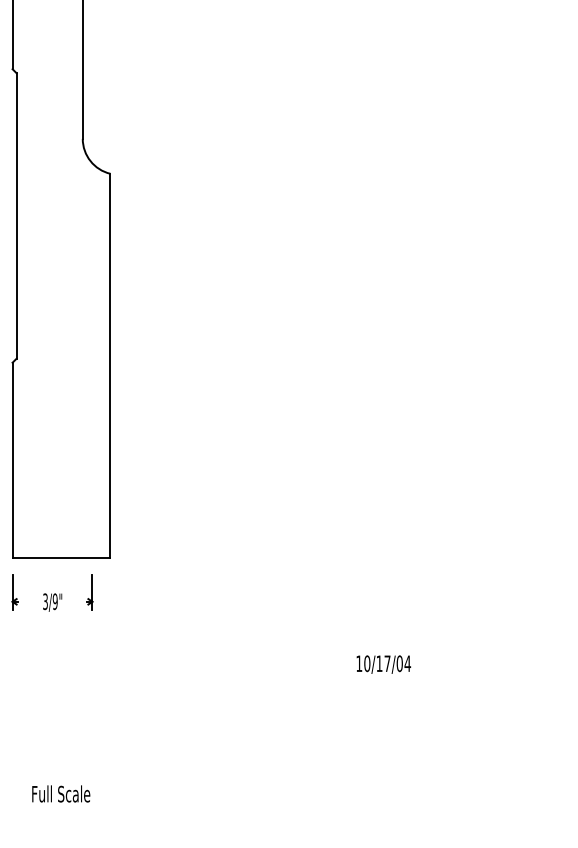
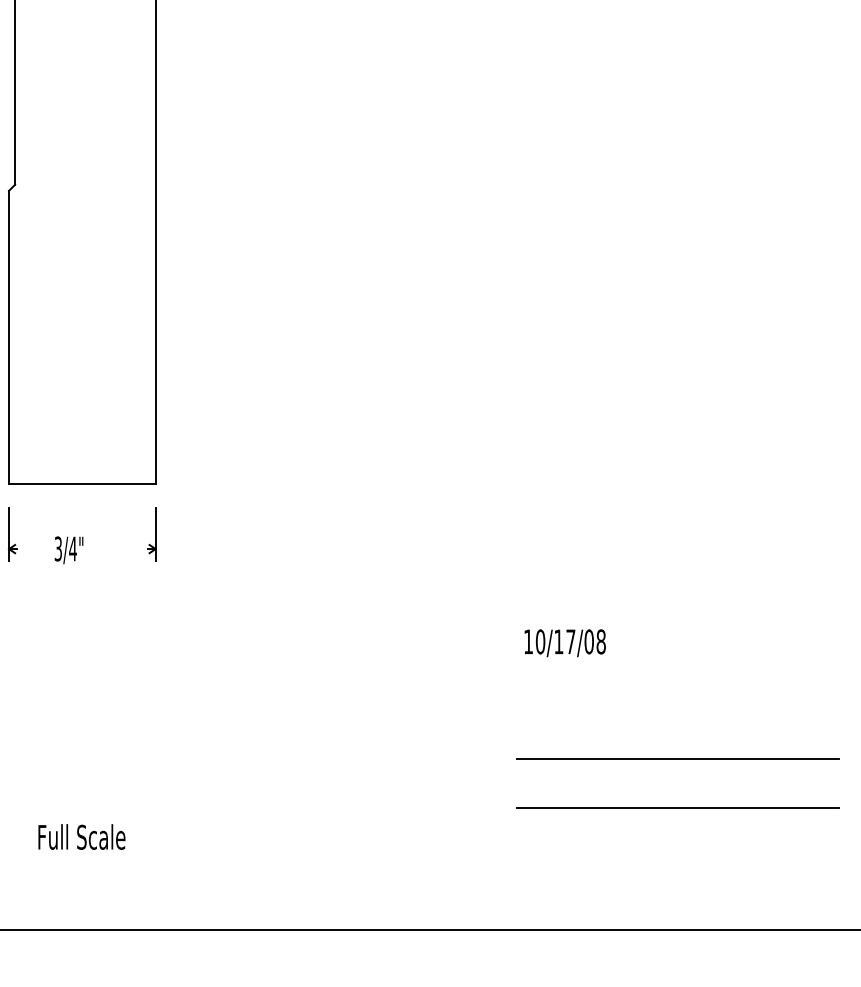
part: (89, 592) -> (151, 535), moved
text: (54, 601) -> (71, 548), 3/9" -> 3/4"
text: (407, 663) -> (600, 641), 10/17/04 -> 10/17/08
line: (458, 741) -> (677, 758), added
line: (458, 774) -> (677, 807), added

